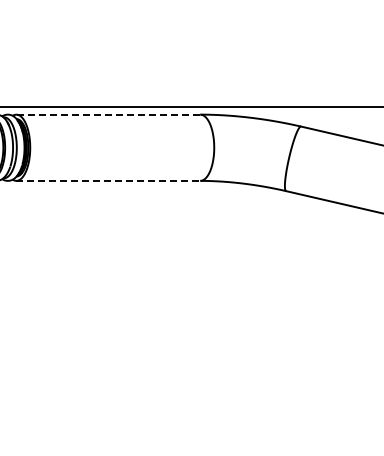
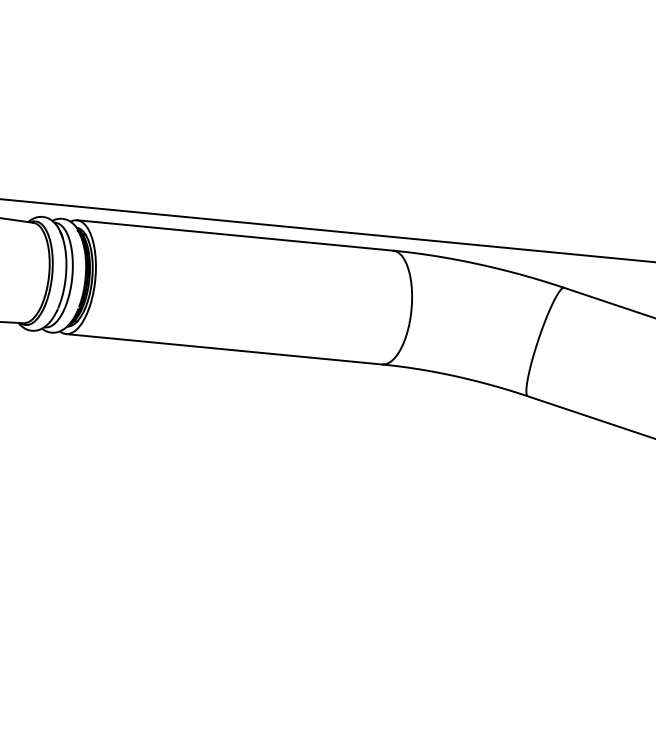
line: (107, 114) -> (233, 235), dashed -> solid
line: (108, 180) -> (224, 348), dashed -> solid

